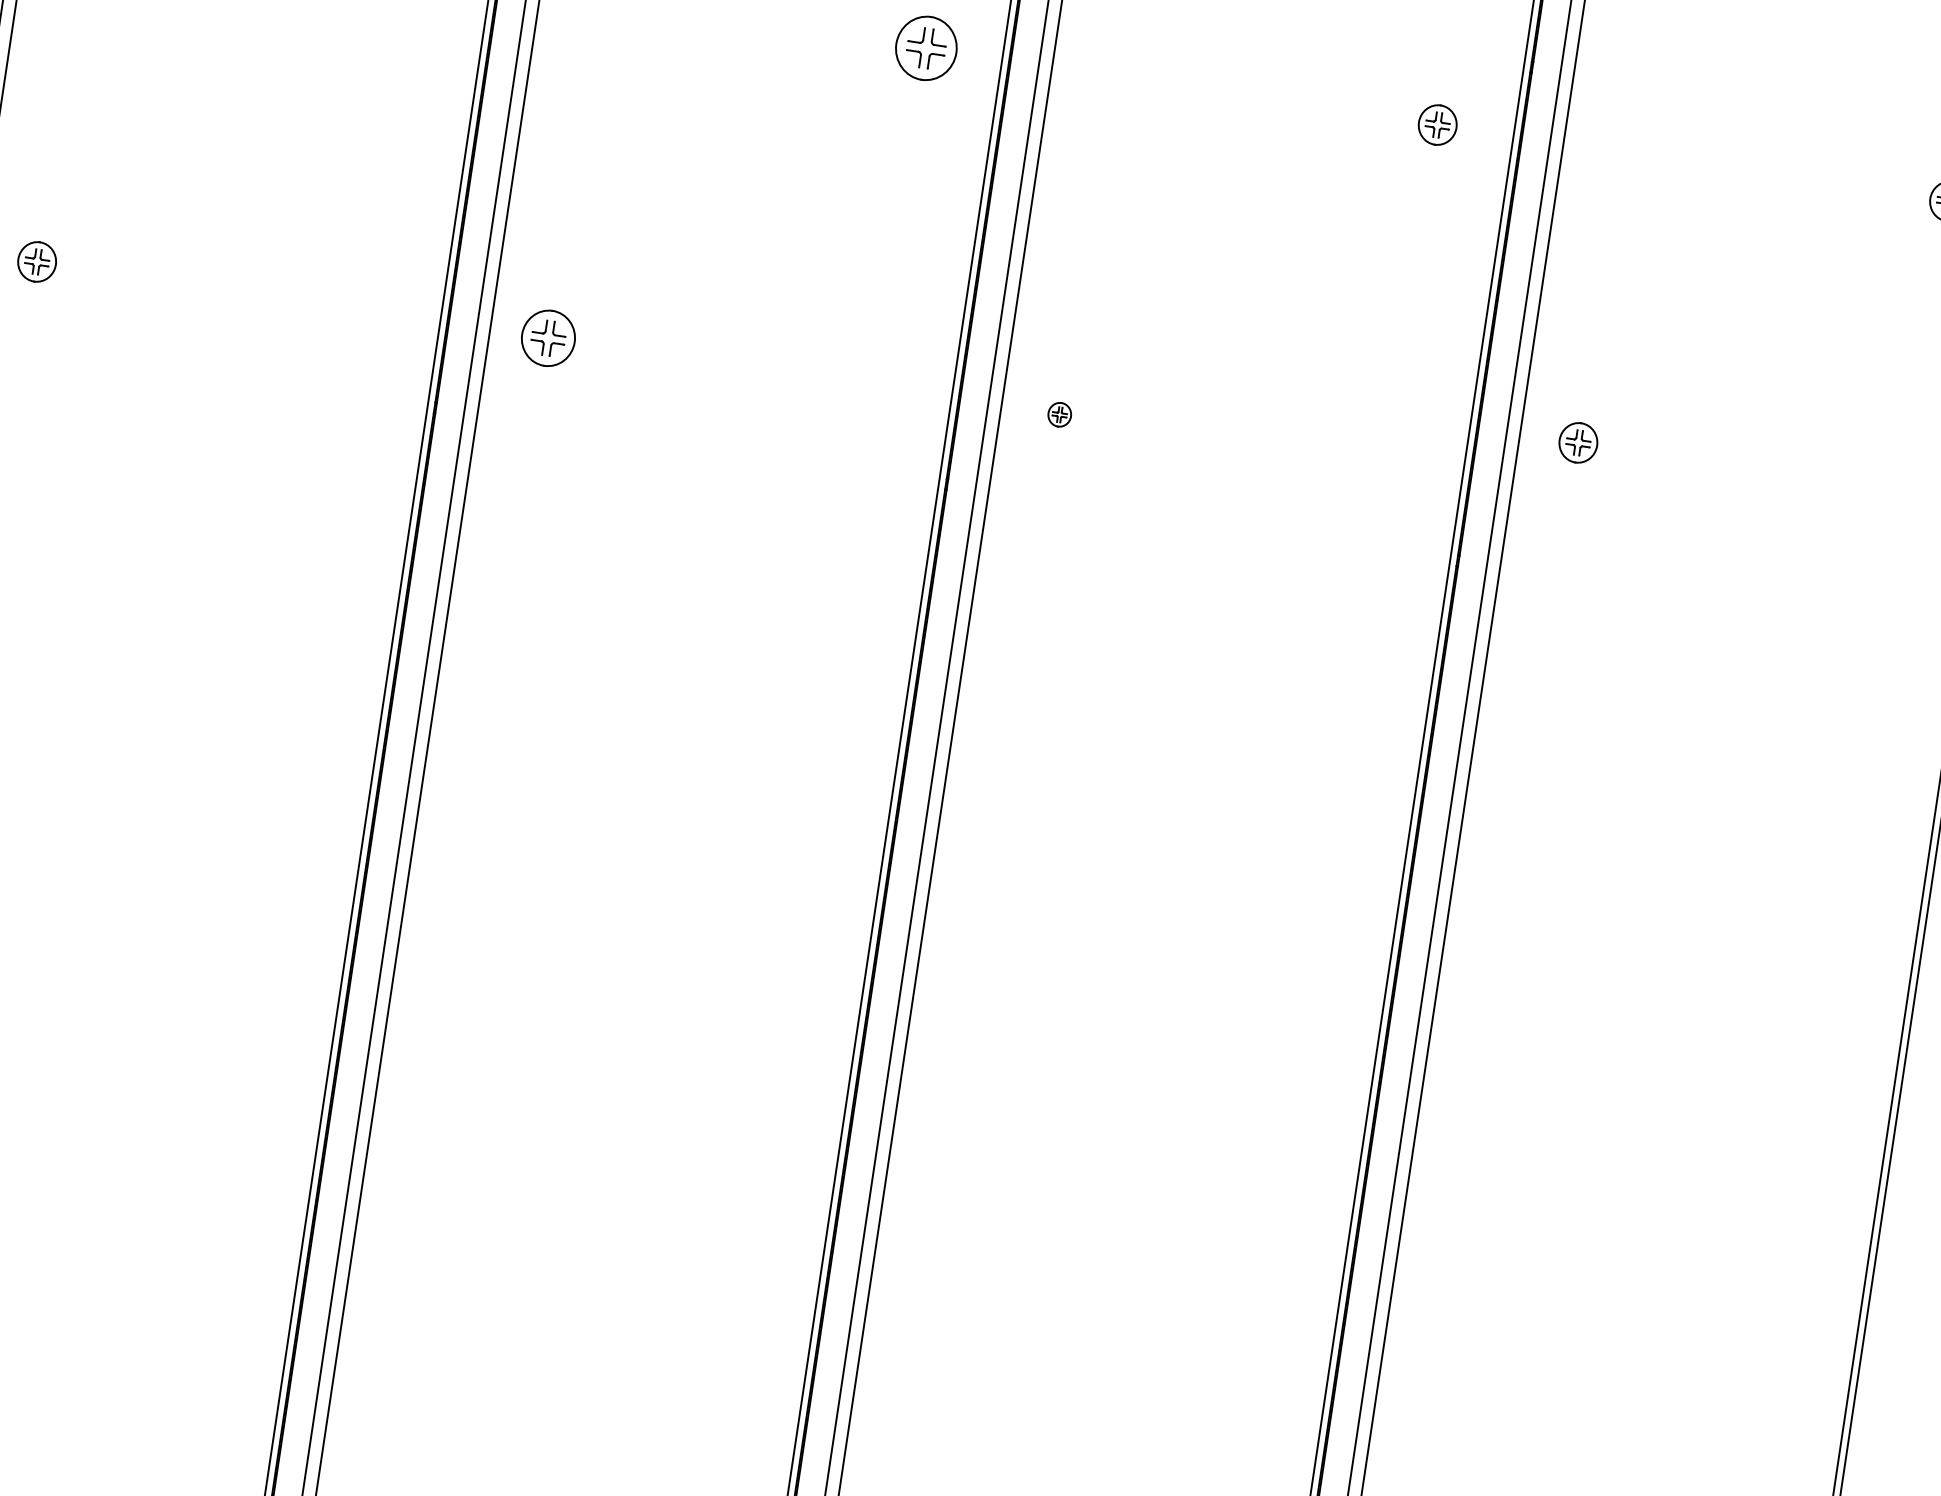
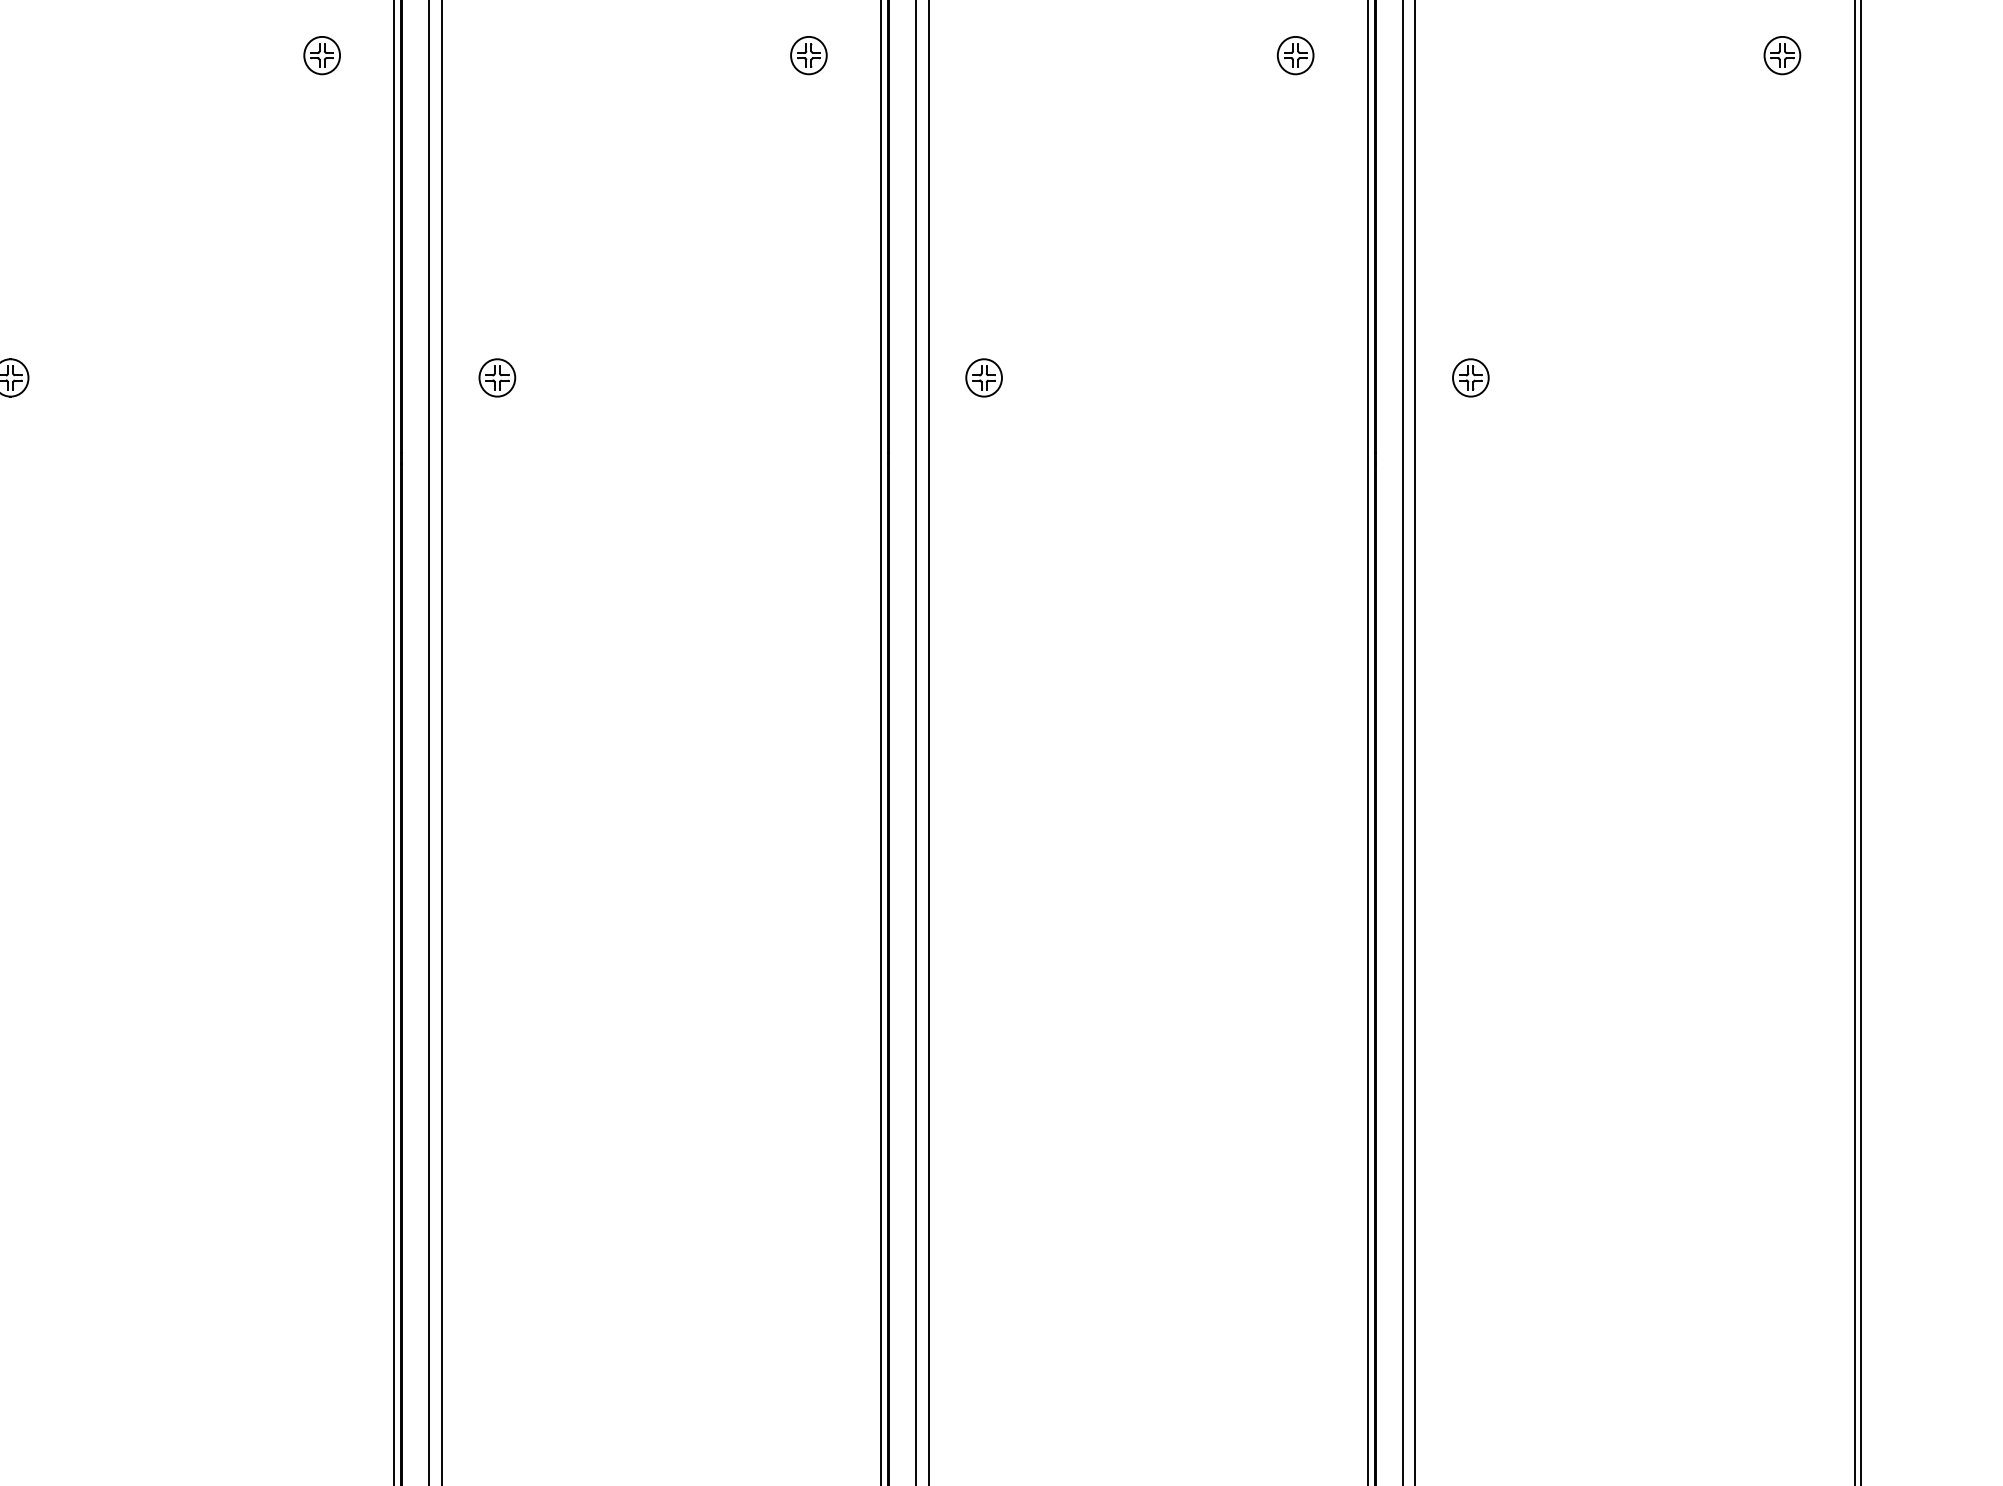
part: (925, 48) -> (808, 55), size x0.62
part: (548, 337) -> (497, 377), size x0.71
part: (1059, 414) -> (983, 377), size x1.67
part: (1578, 442) -> (1470, 377), moved

